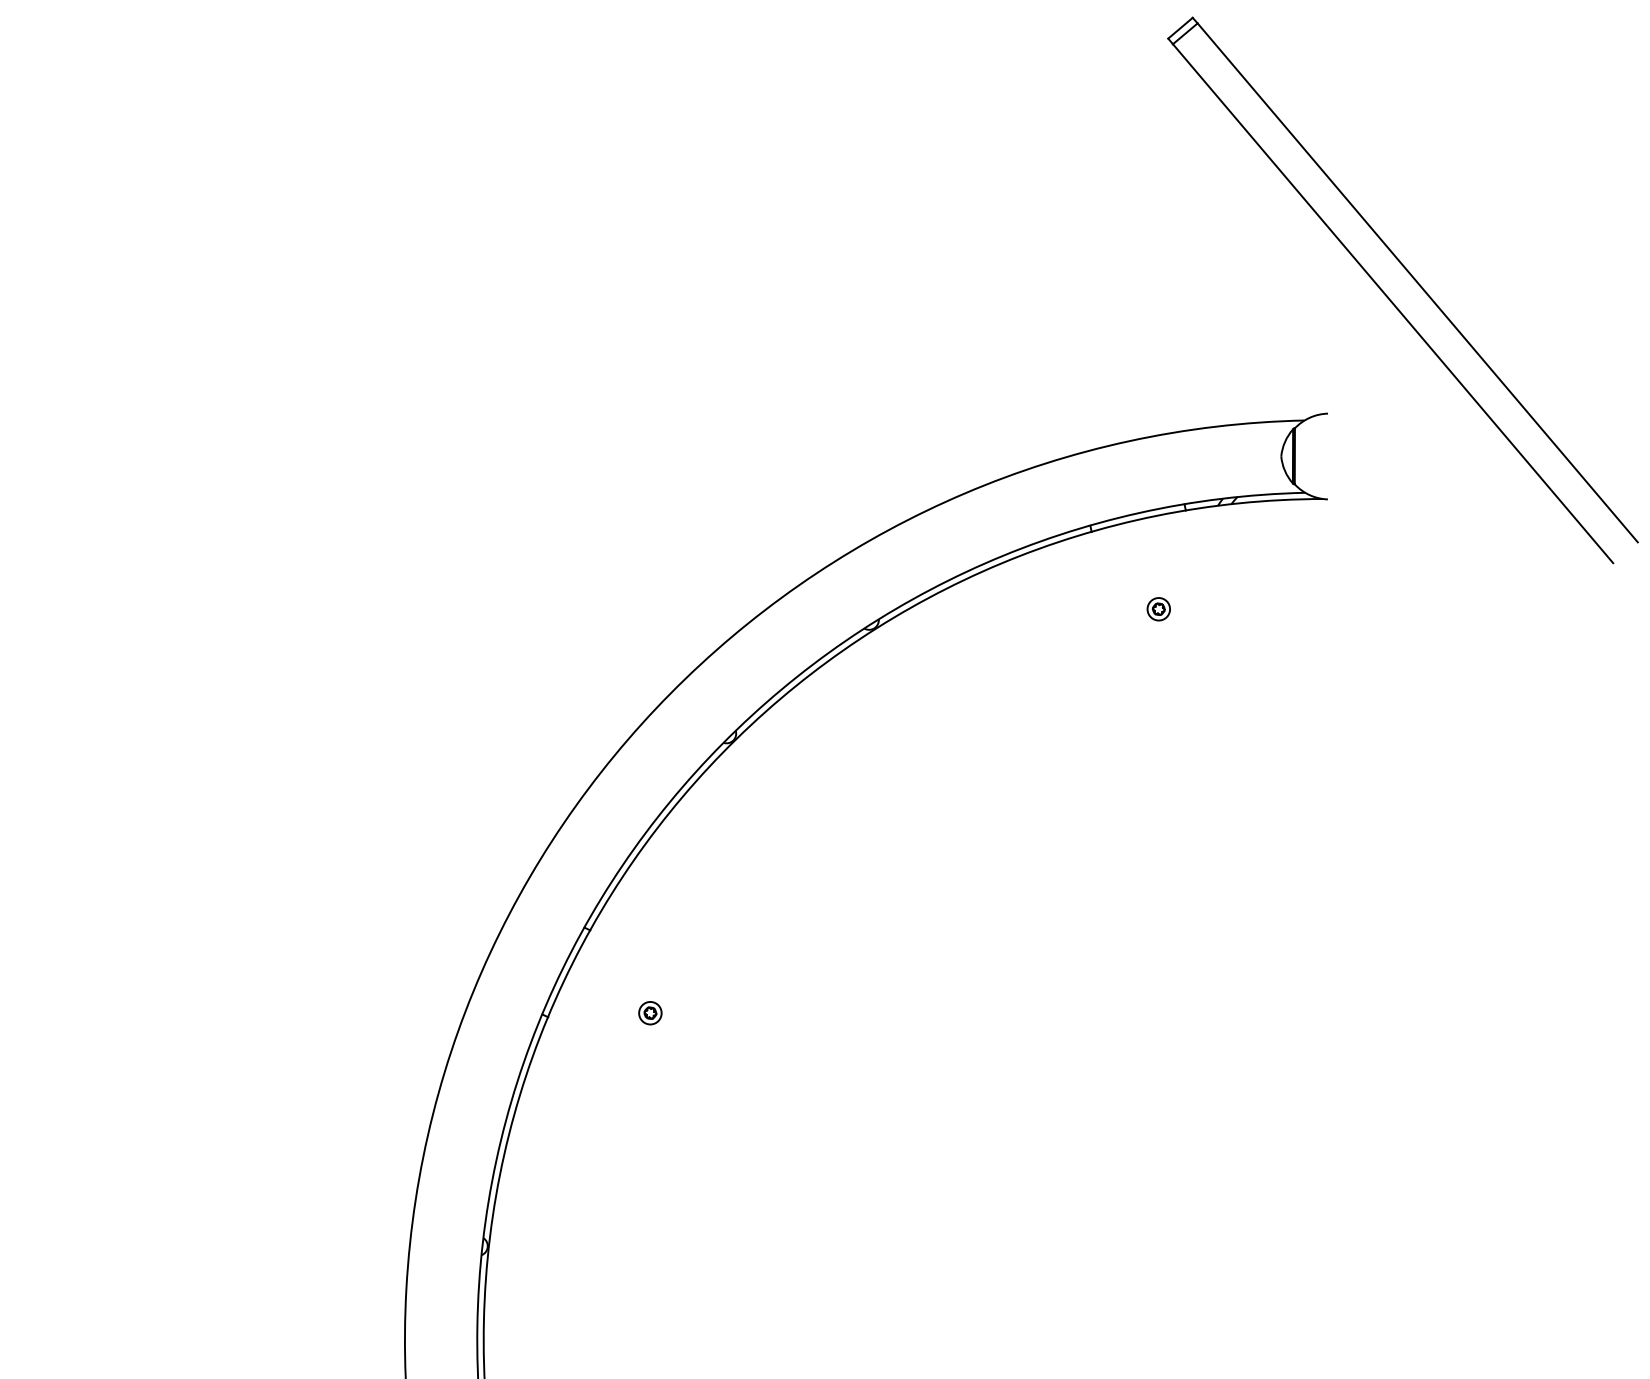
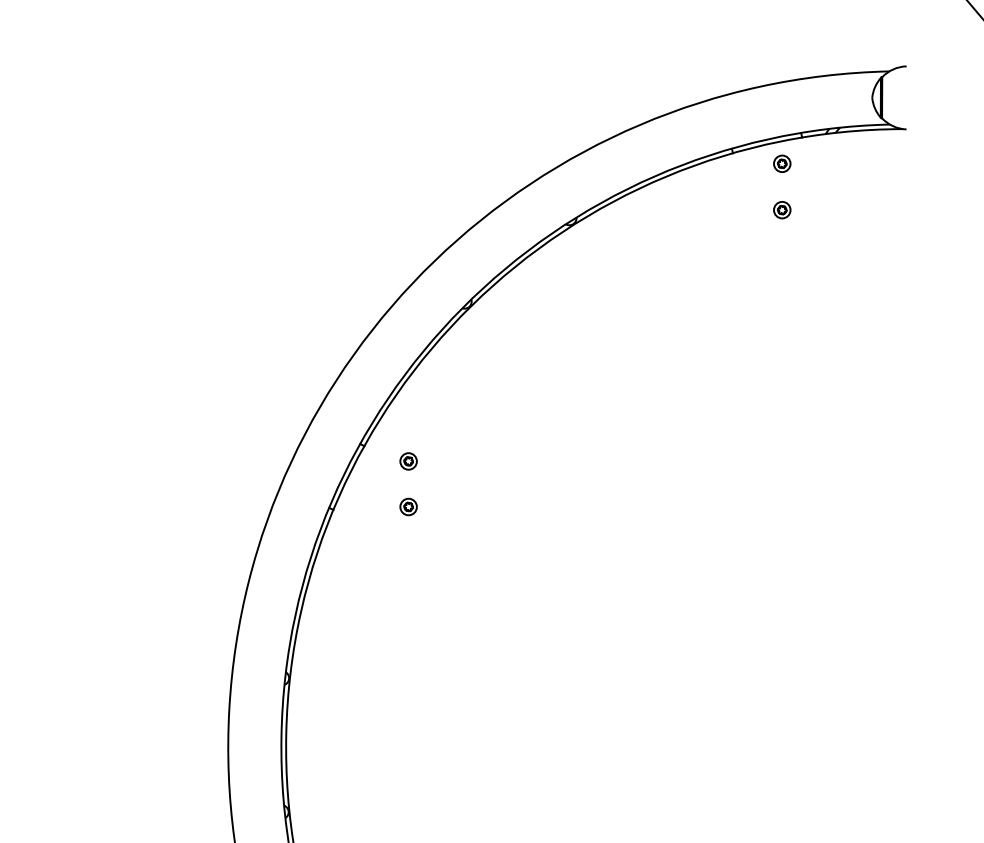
part: (1158, 546) -> (782, 164), added
part: (650, 951) -> (408, 461), added

